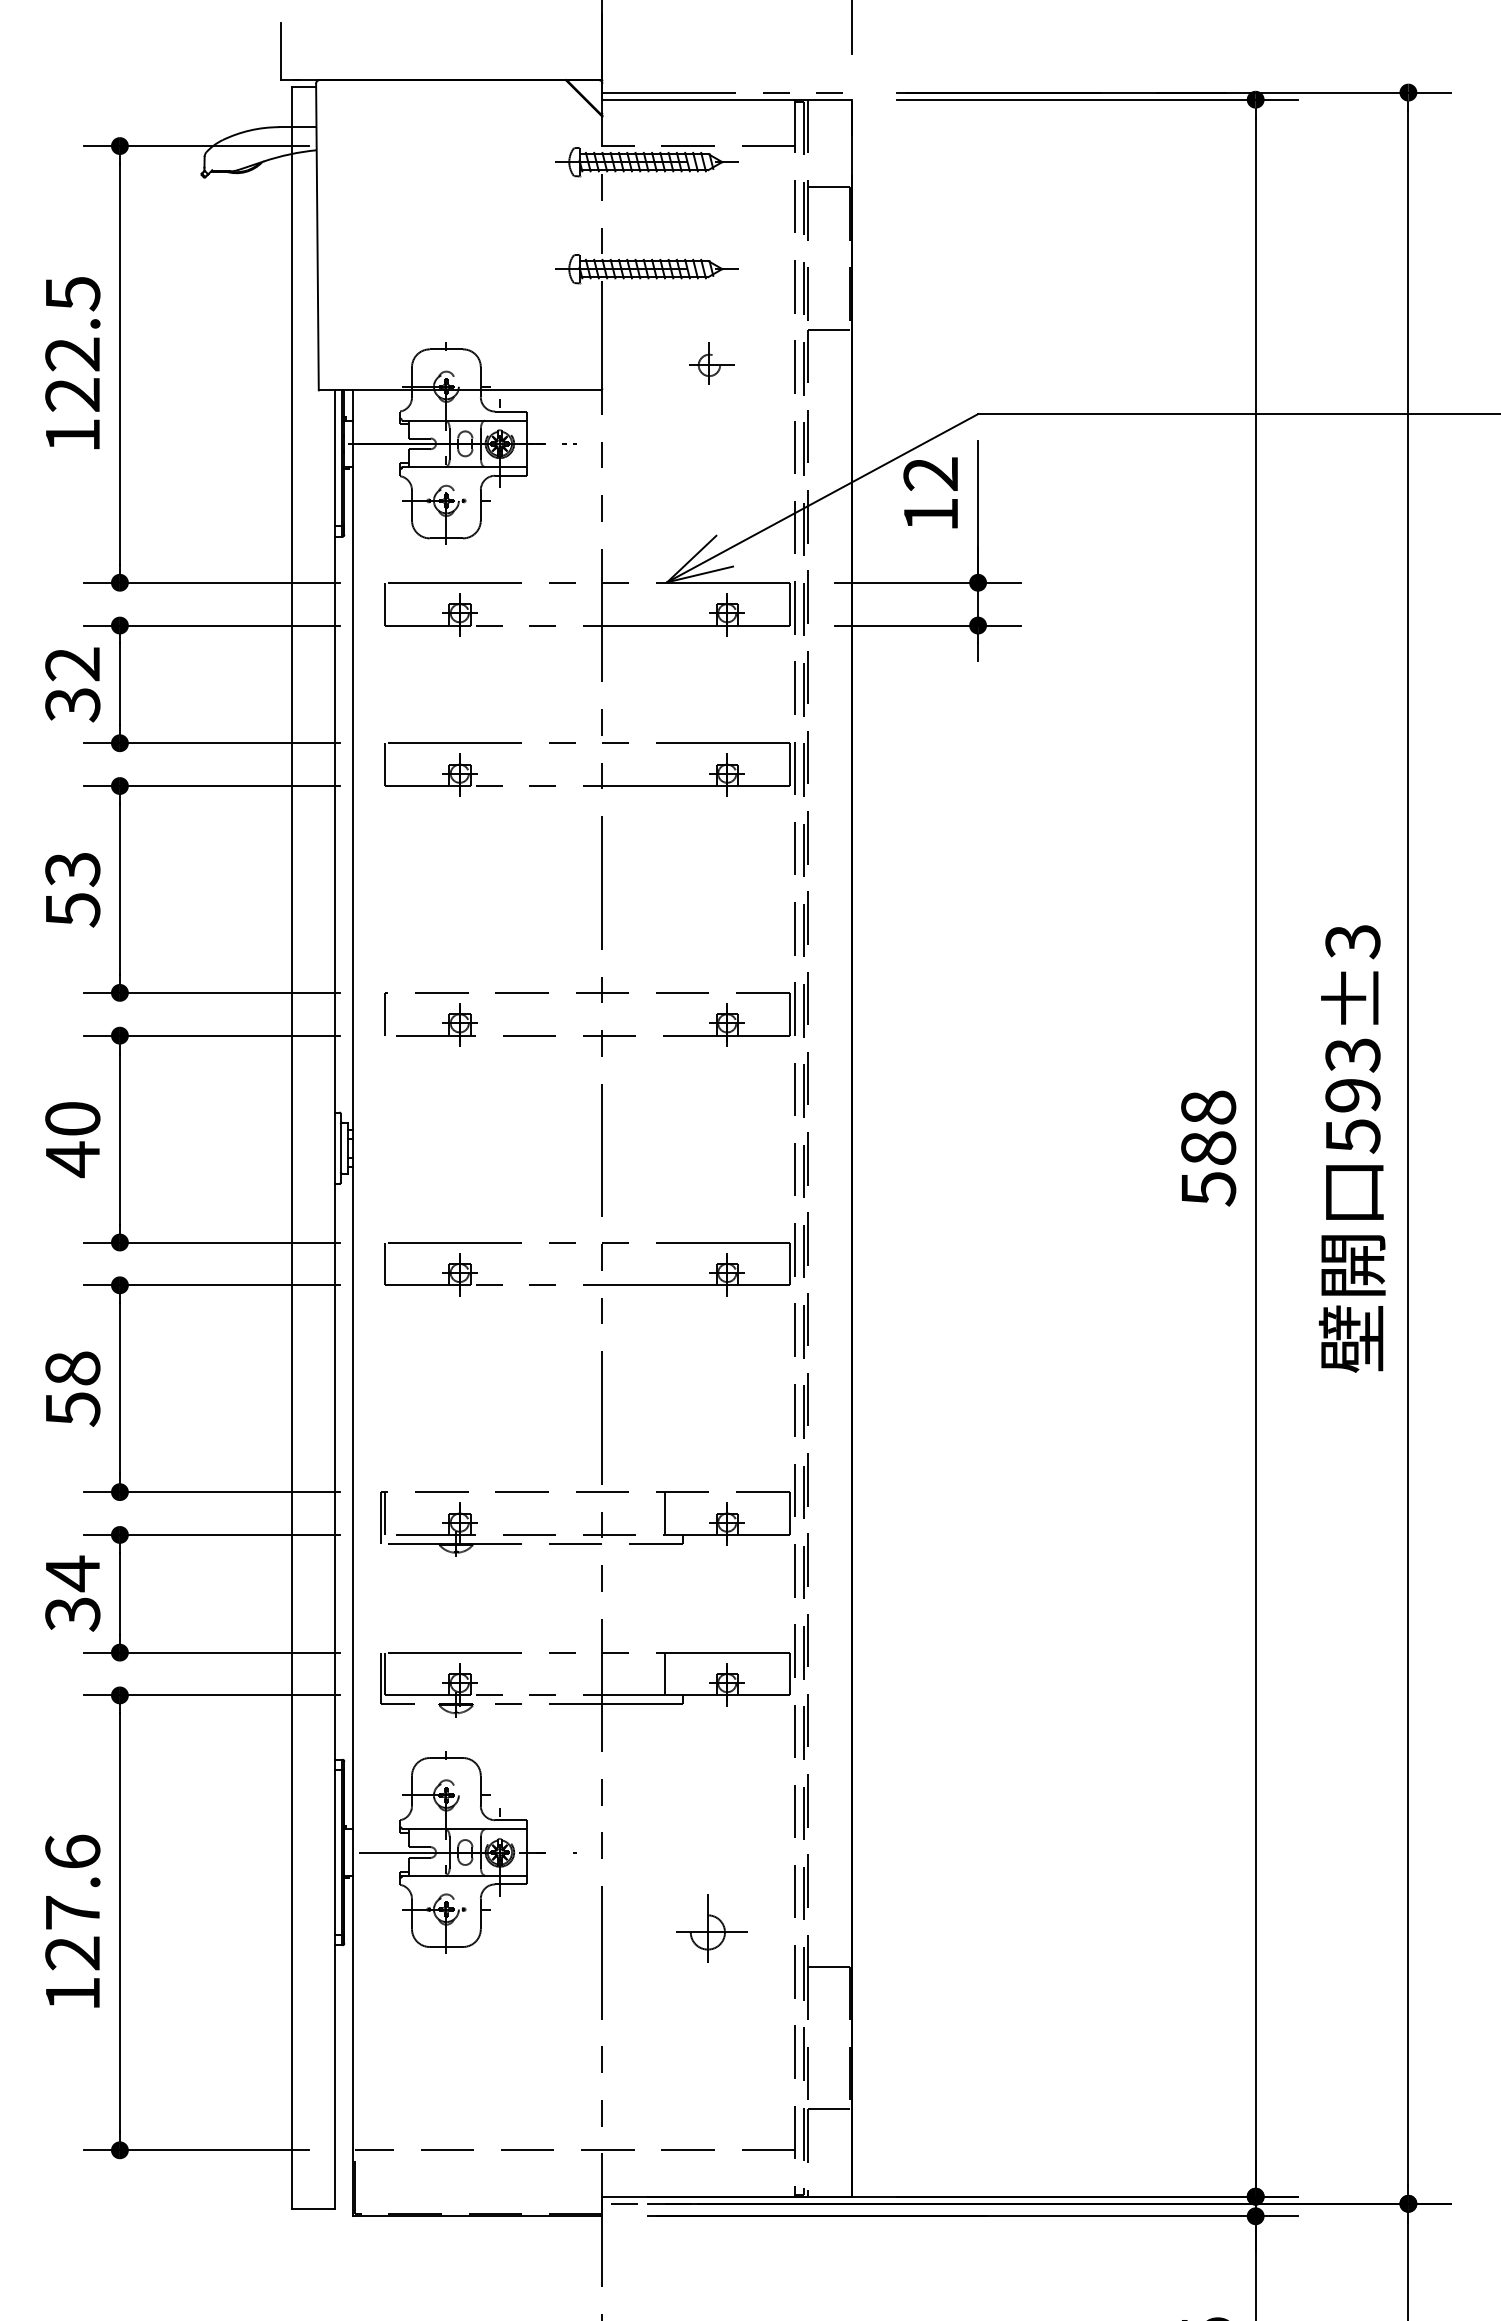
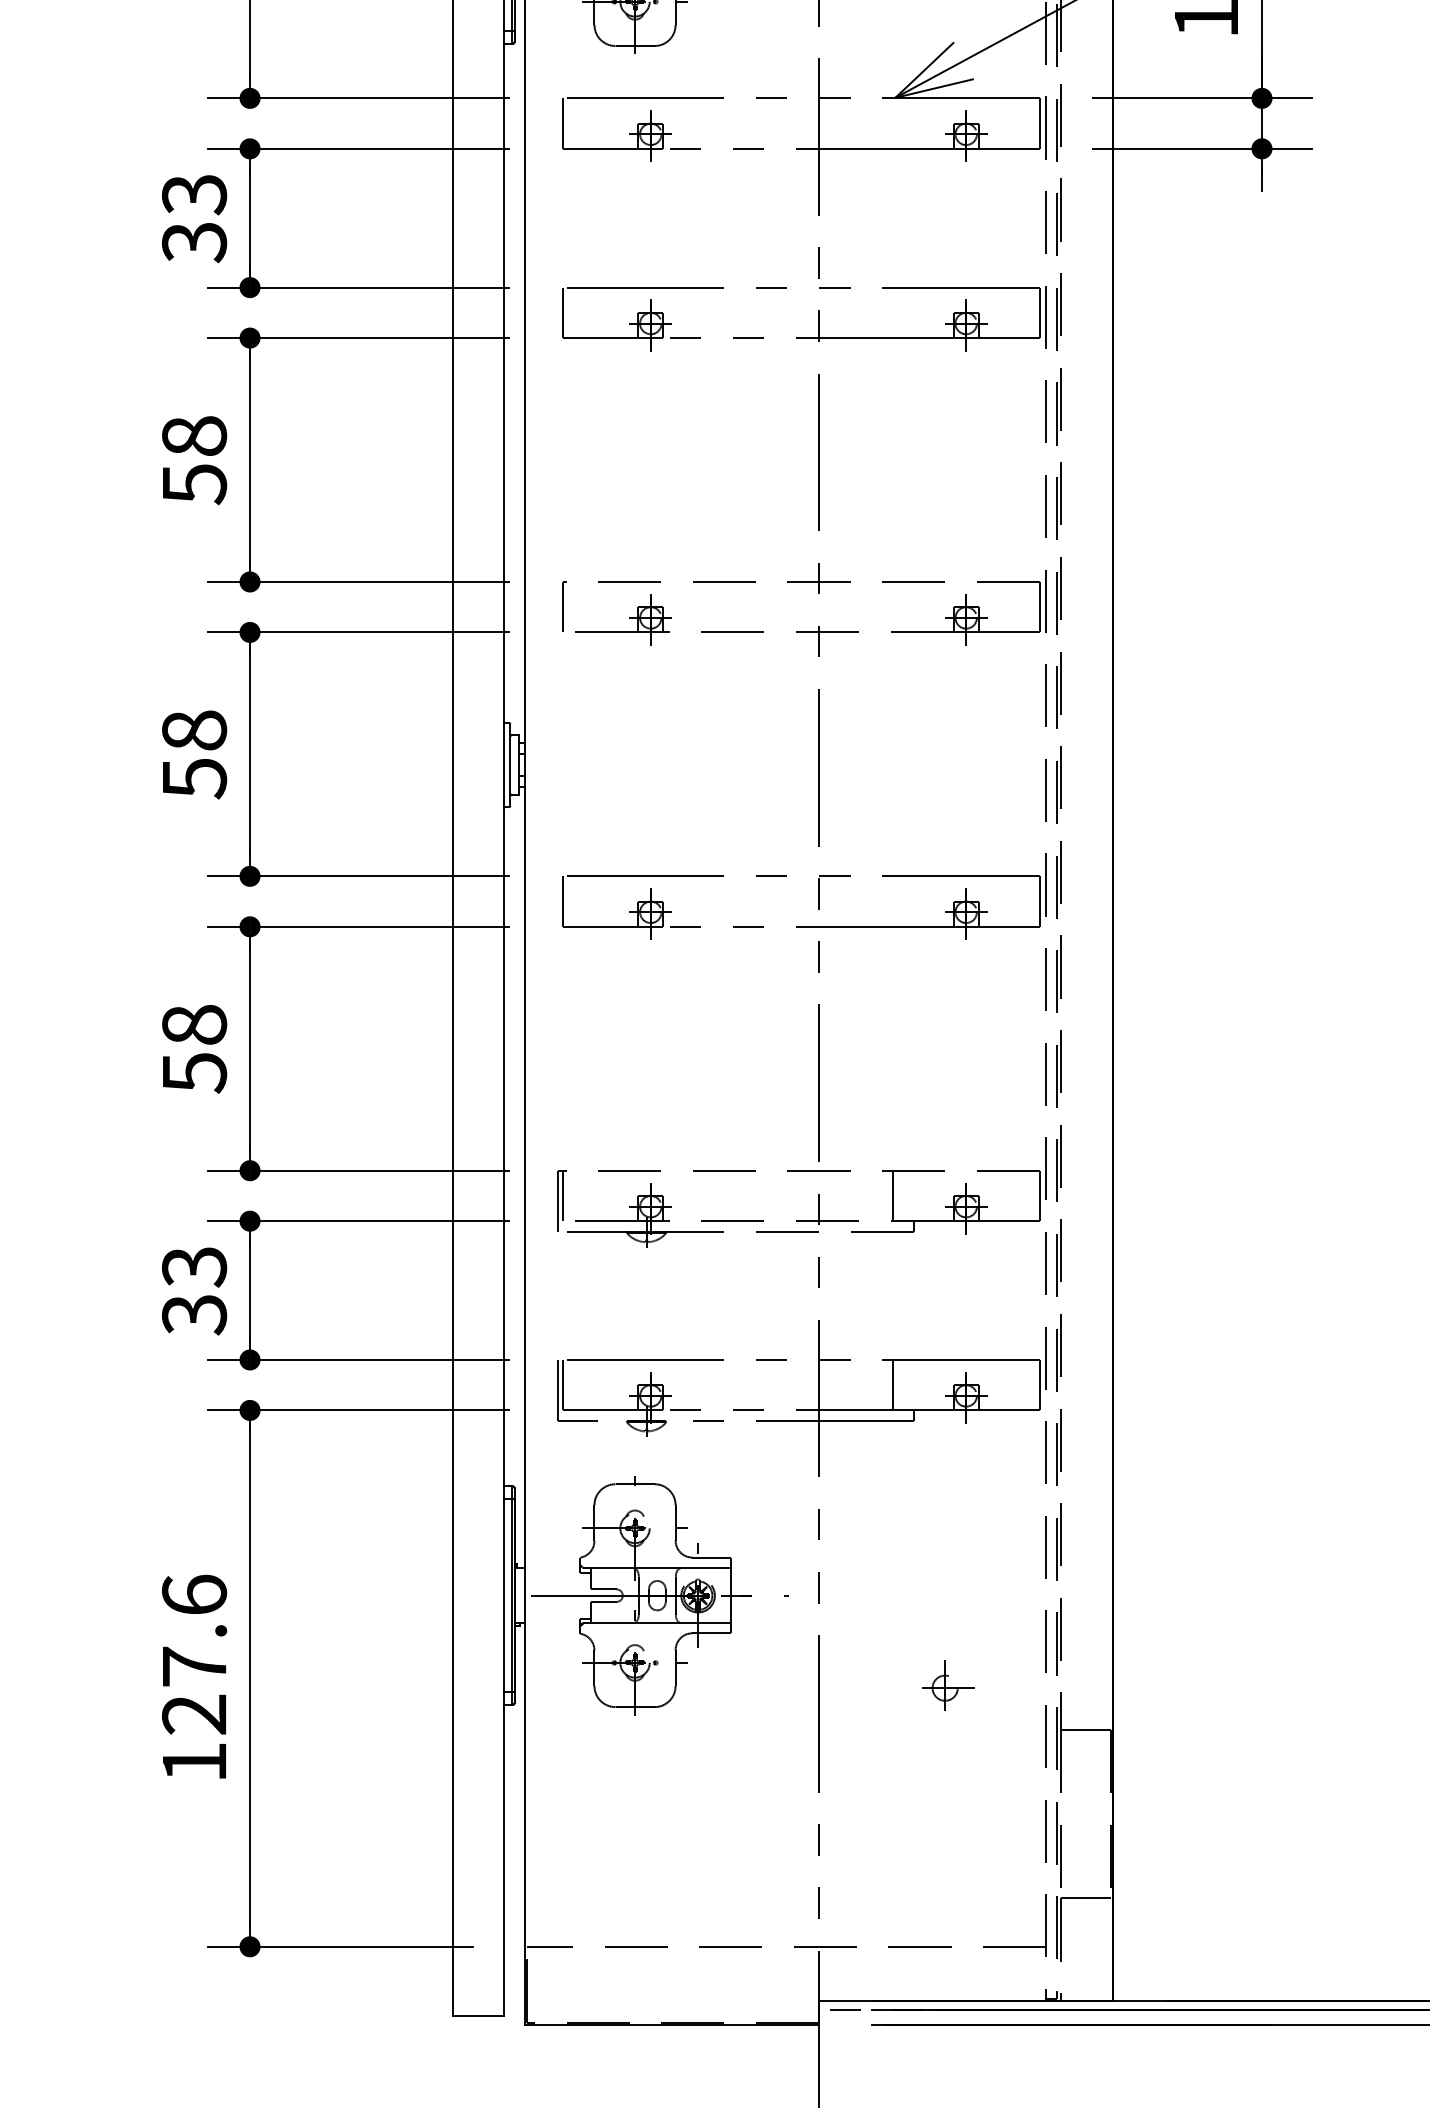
text: (72, 664) -> (194, 194), 32 -> 33
text: (72, 869) -> (194, 436), 53 -> 58
text: (72, 1140) -> (194, 756), 40 -> 58
text: (72, 1573) -> (194, 1266), 34 -> 33
part: (711, 1928) -> (947, 1685), size x0.62

